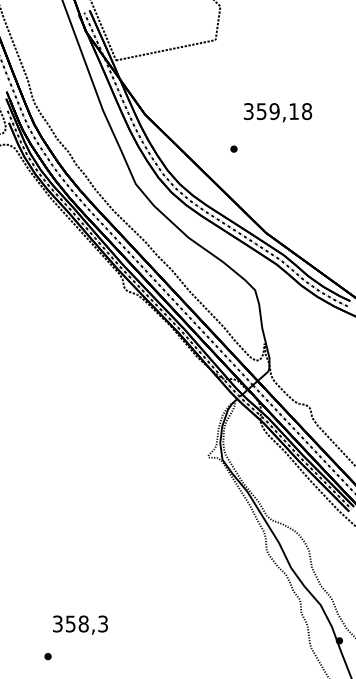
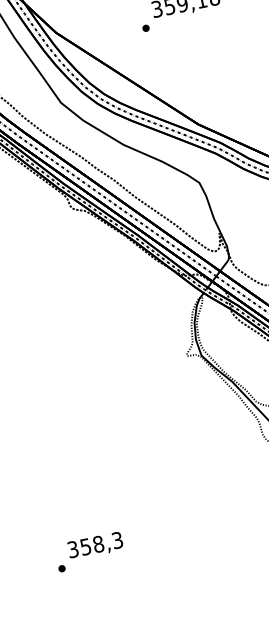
part: (233, 148) -> (145, 27), moved
part: (47, 656) -> (61, 568), moved

